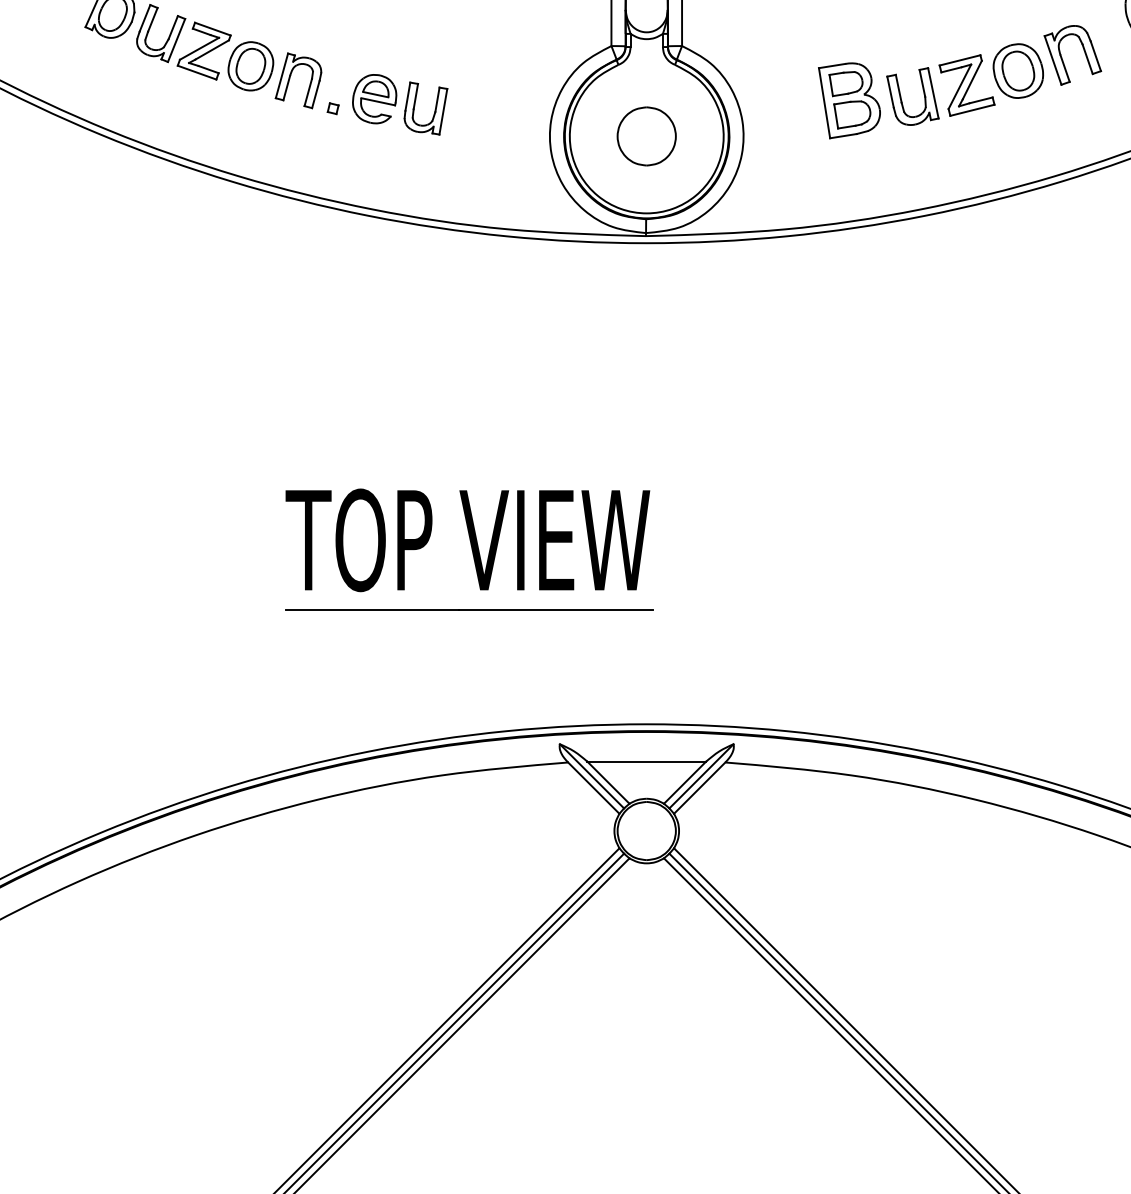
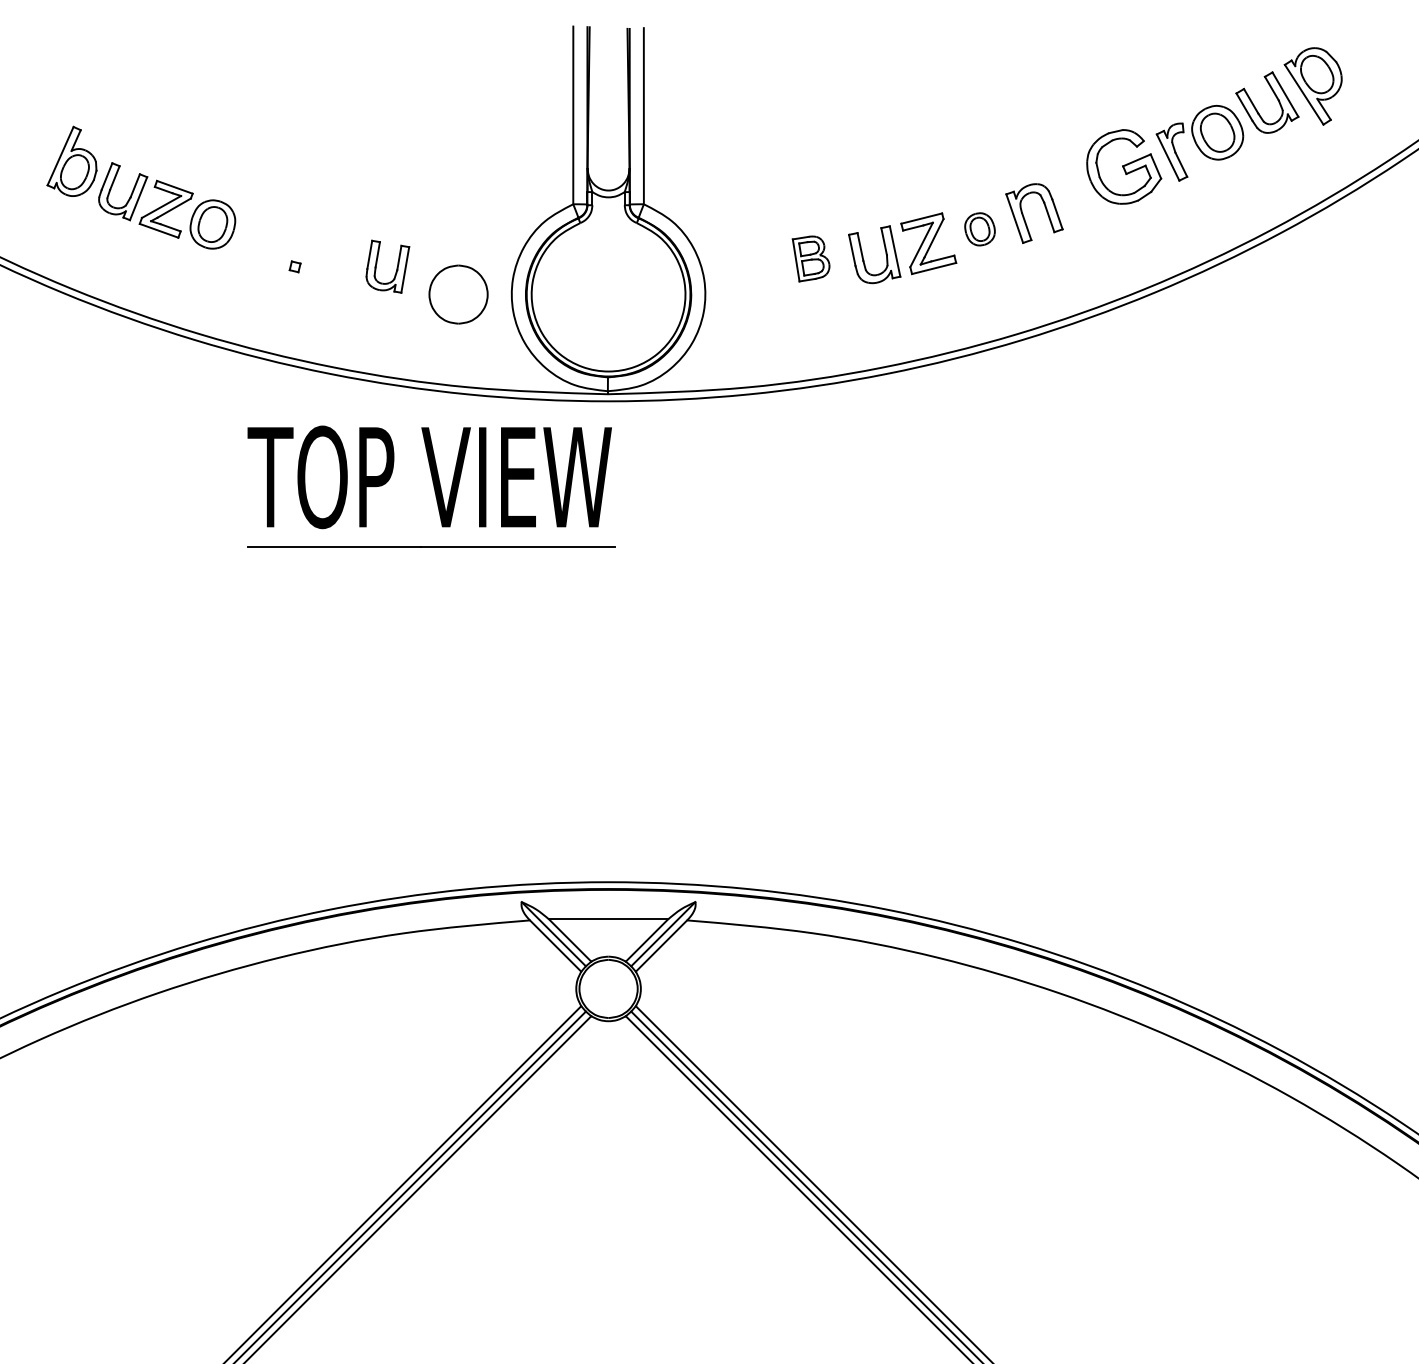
part: (1017, 71) -> (979, 229), size x0.6
part: (290, 79) -> (252, 237), removed
part: (374, 99) -> (336, 257), removed
part: (848, 100) -> (810, 258), size x0.6
part: (646, 136) -> (458, 294), moved
part: (469, 549) -> (431, 486), moved

